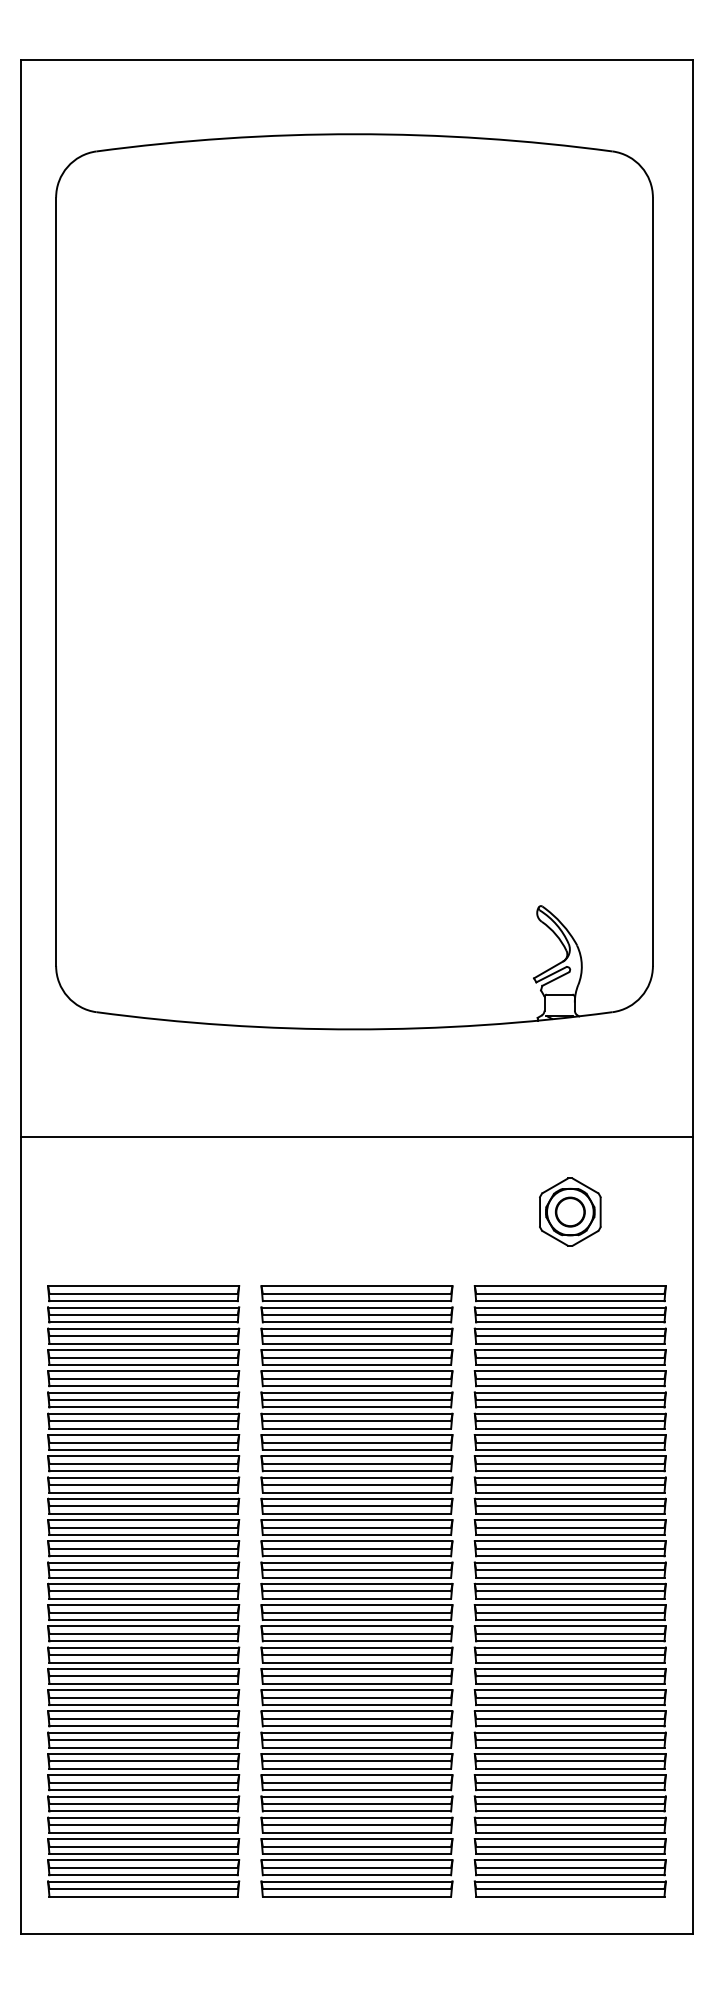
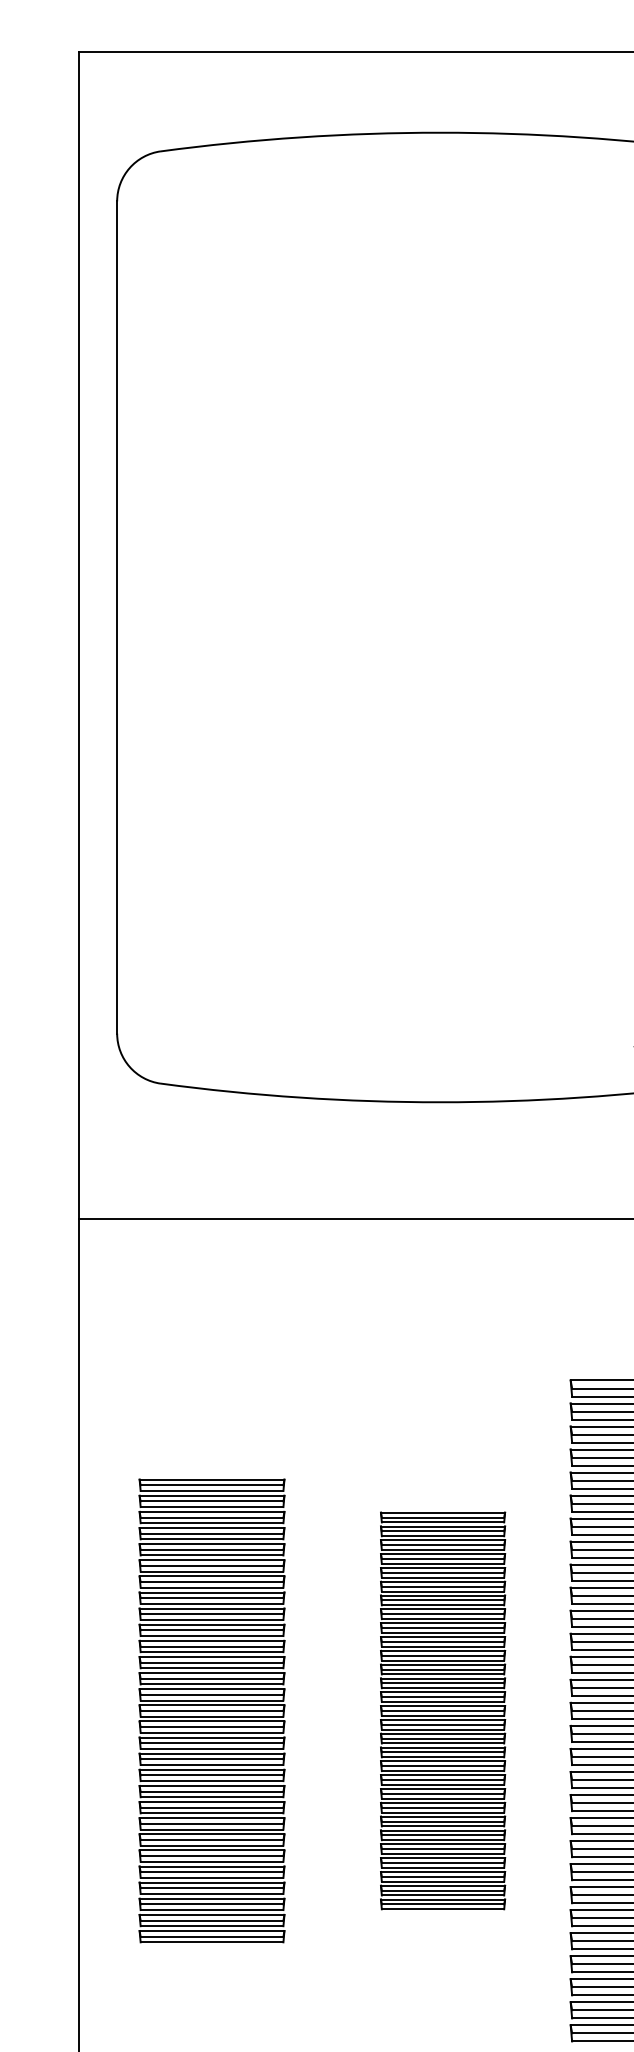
part: (143, 1591) -> (211, 1711), size x0.7
part: (356, 1591) -> (442, 1711), size x0.6

